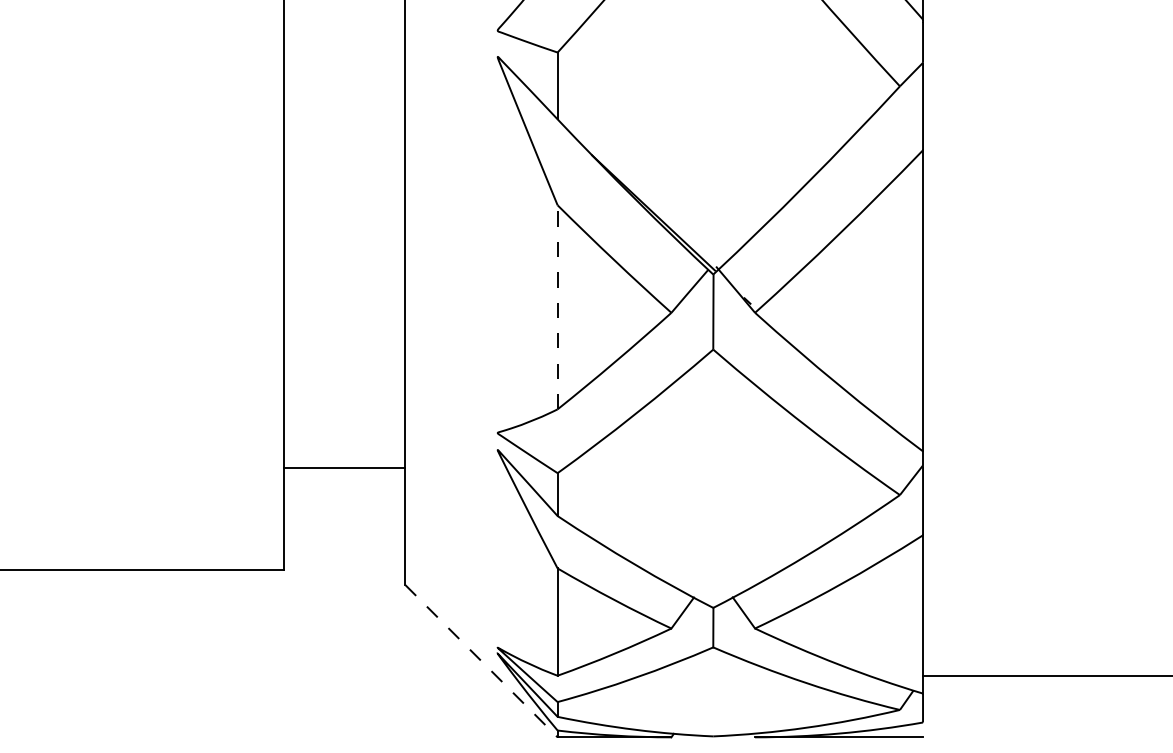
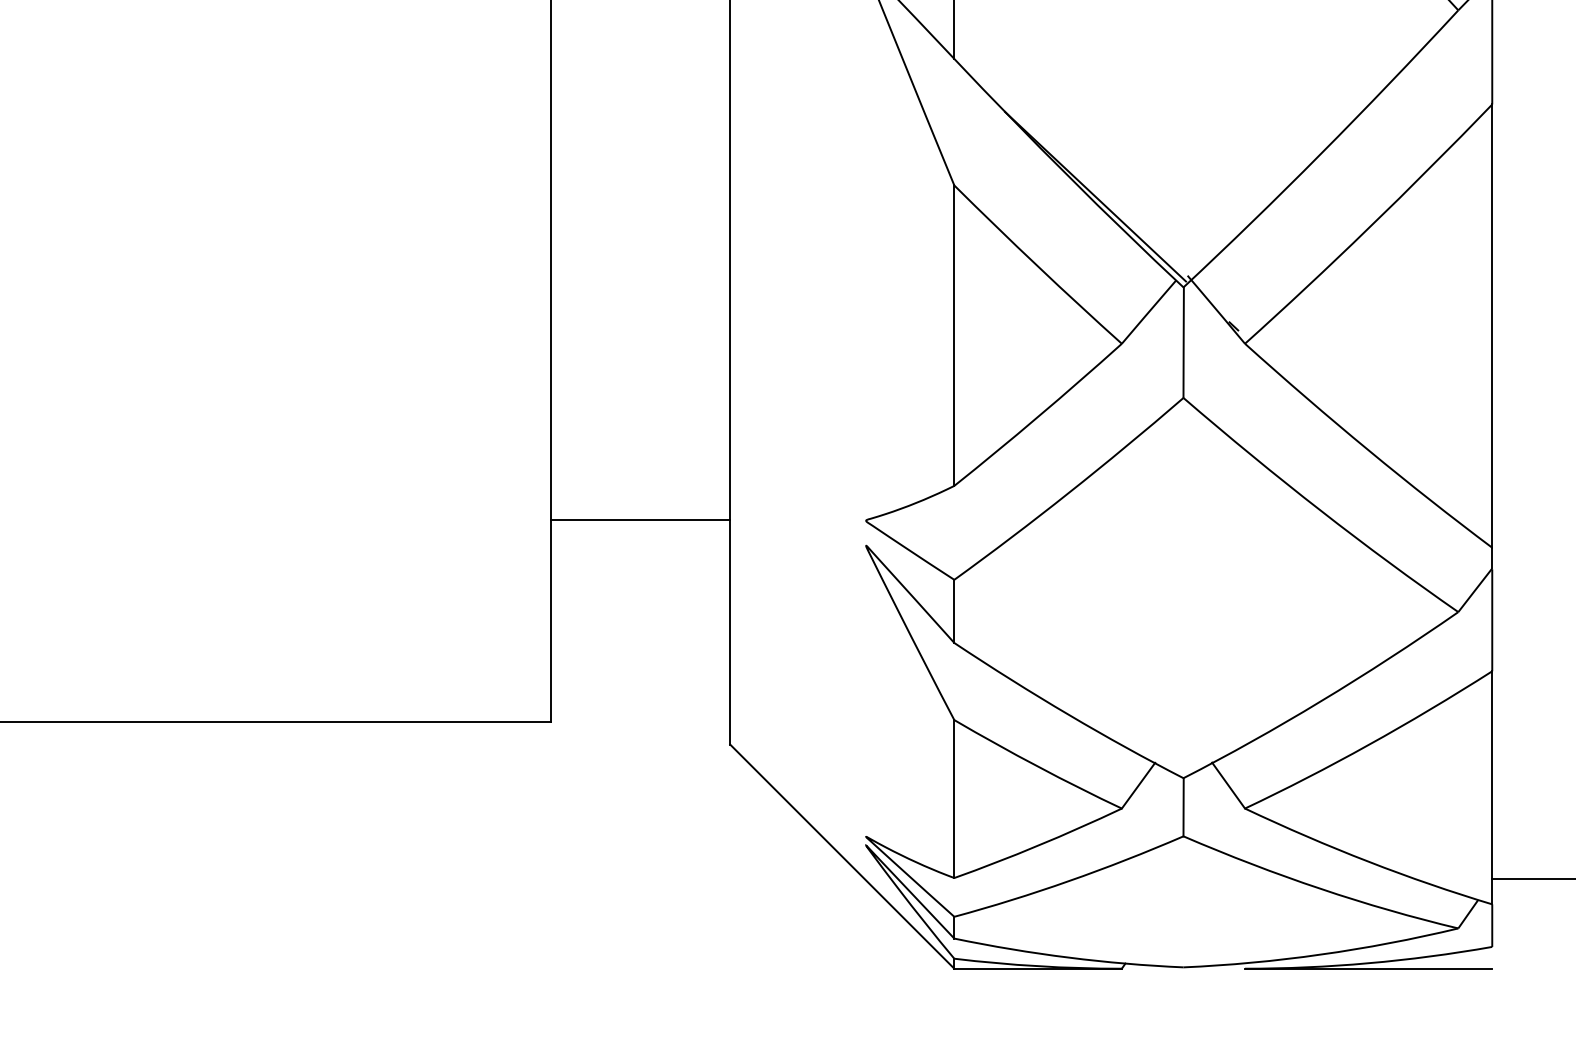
line: (557, 306) -> (954, 334), dashed -> solid
line: (344, 467) -> (640, 519), moved
line: (481, 661) -> (842, 857), dashed -> solid

